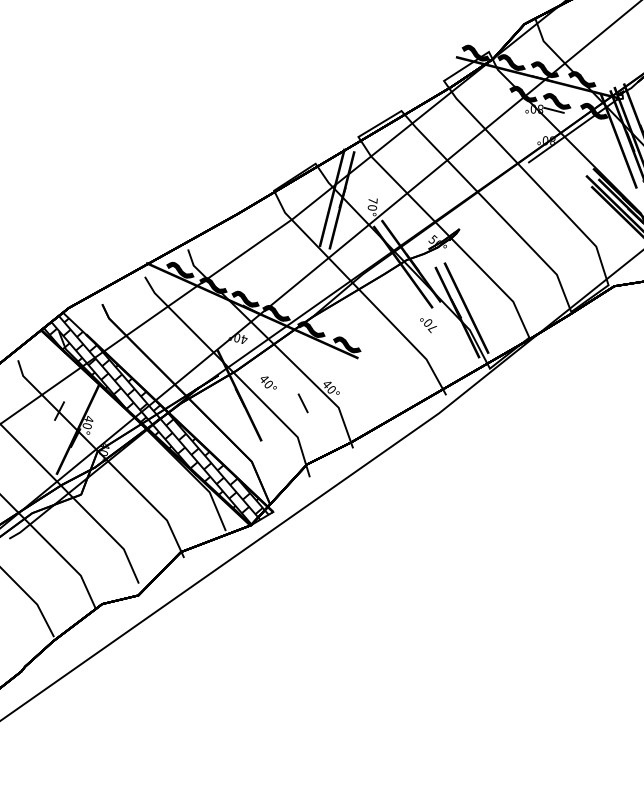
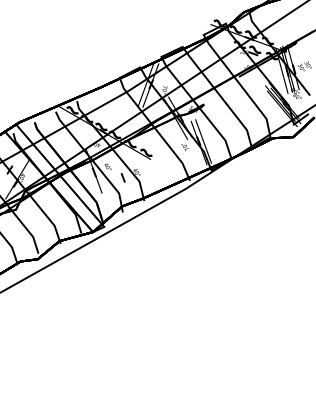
hatch: (158, 419) -> (55, 178), removed

